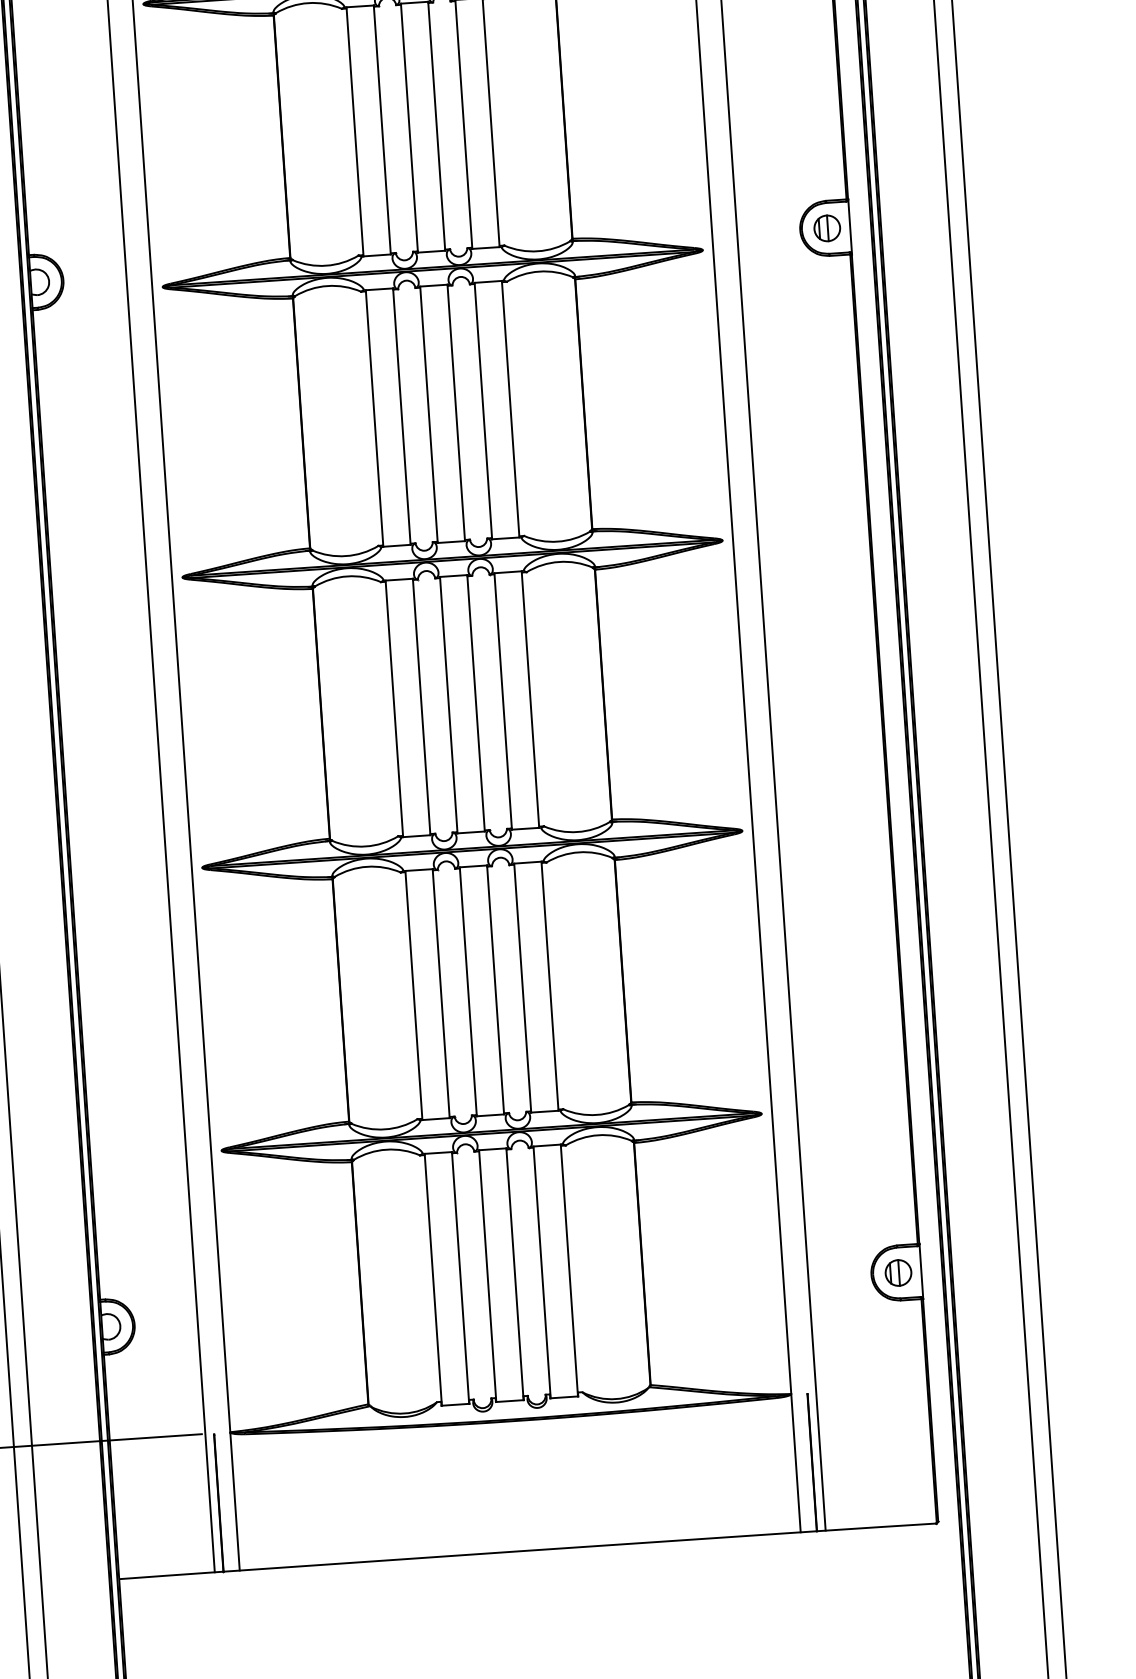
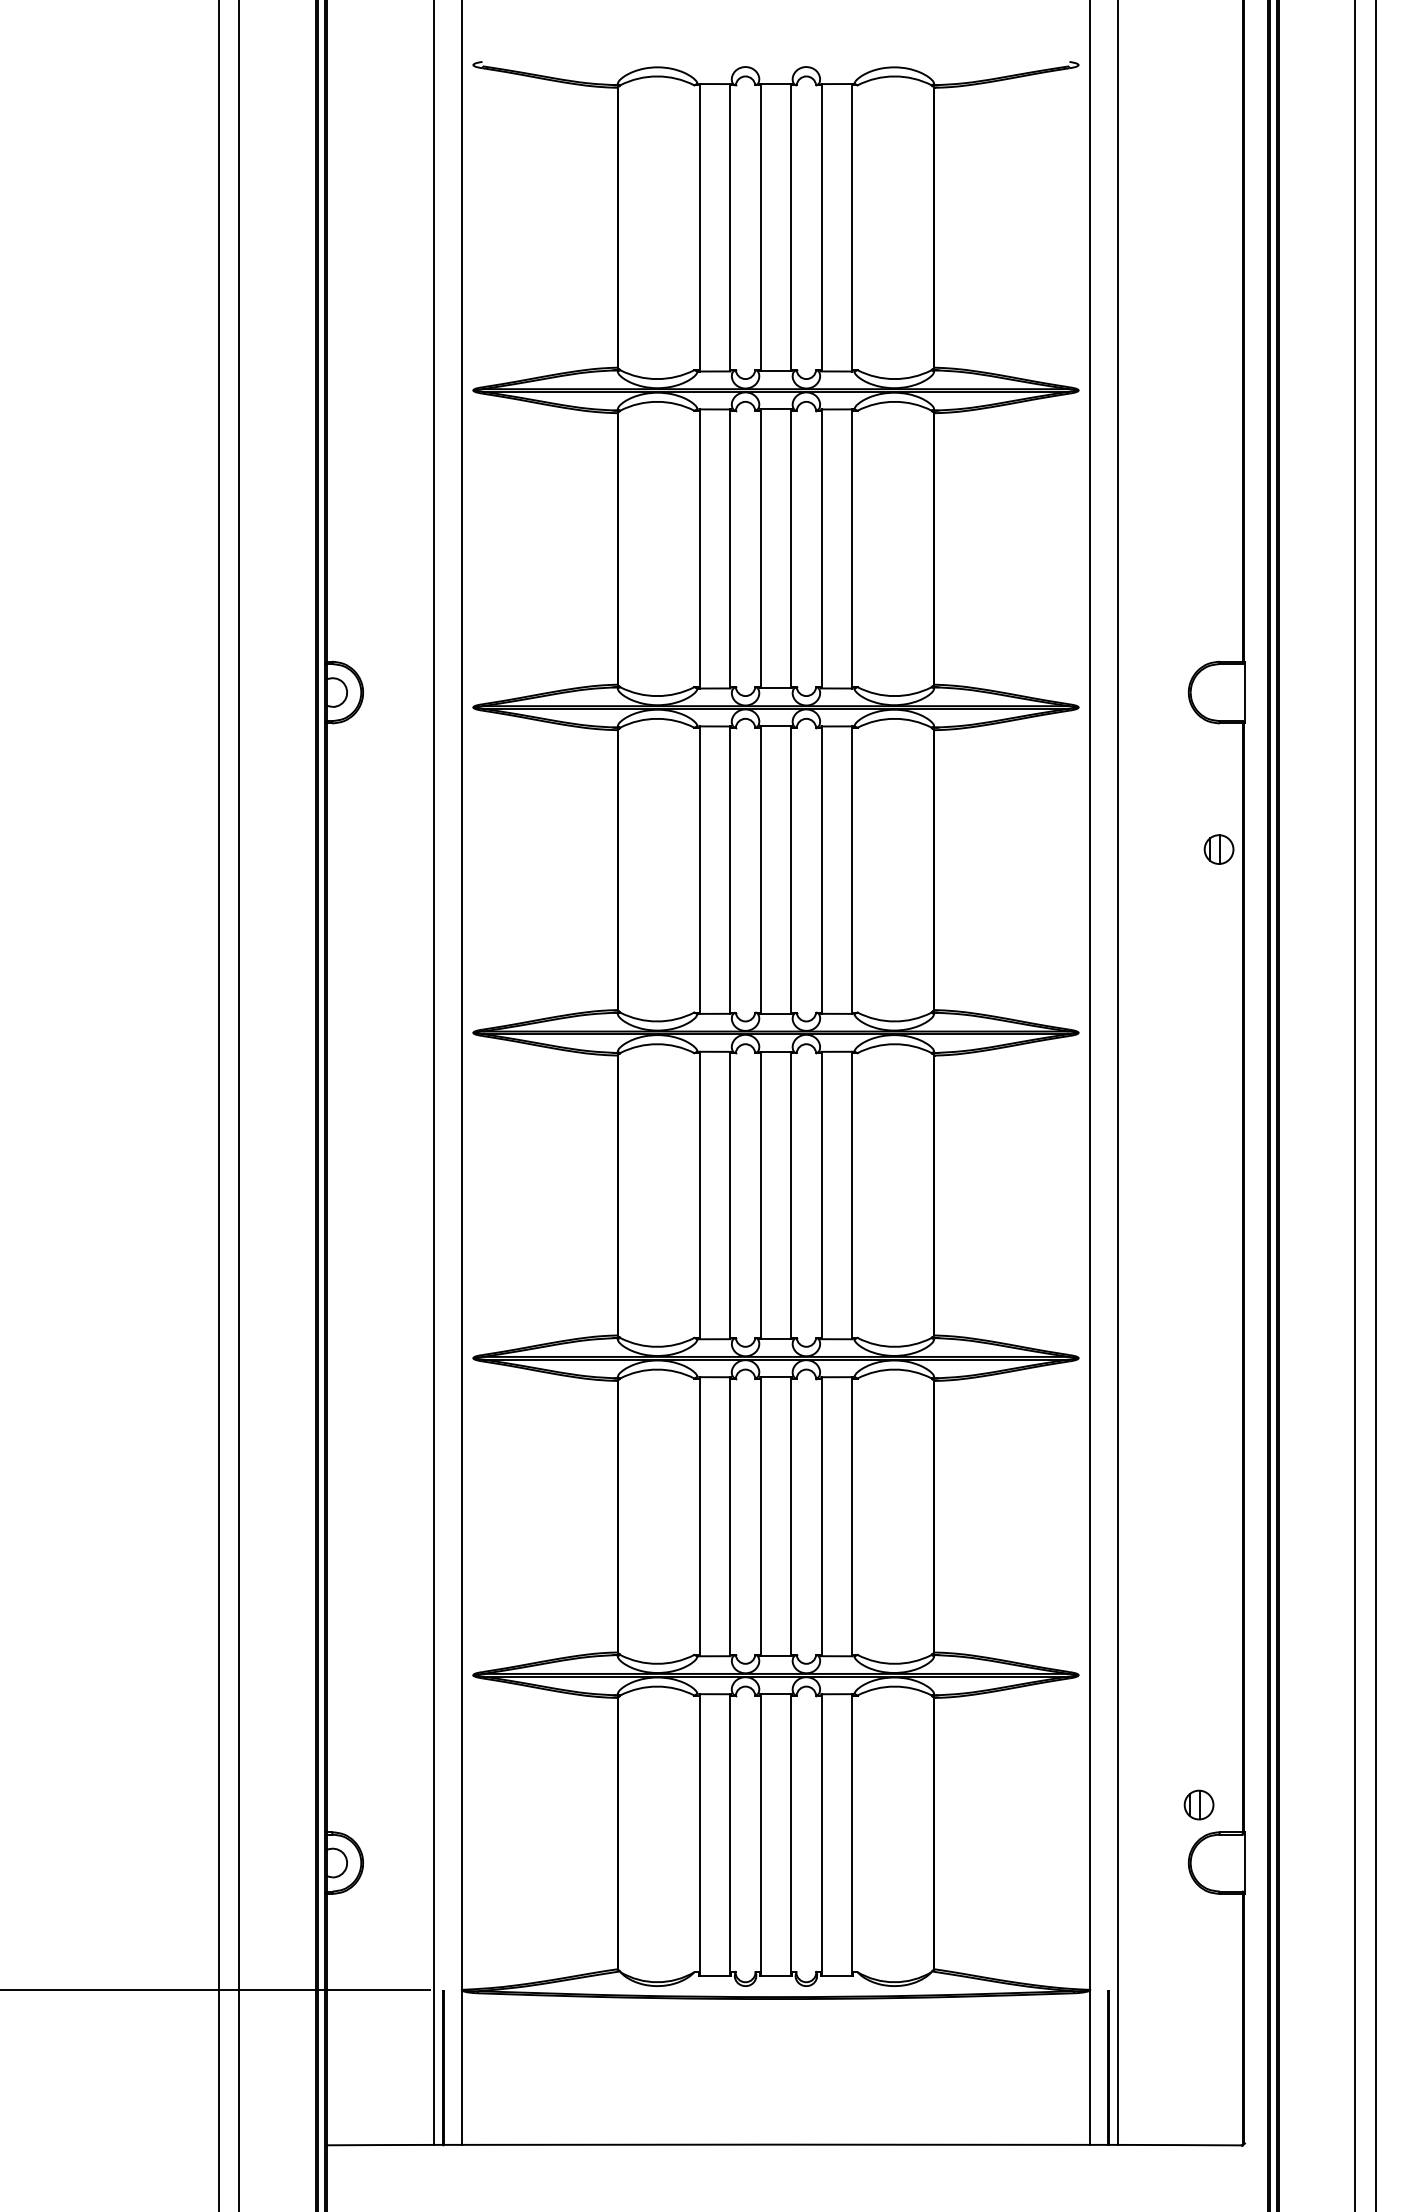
part: (826, 228) -> (1218, 849), moved
part: (897, 1272) -> (1198, 1804), moved

